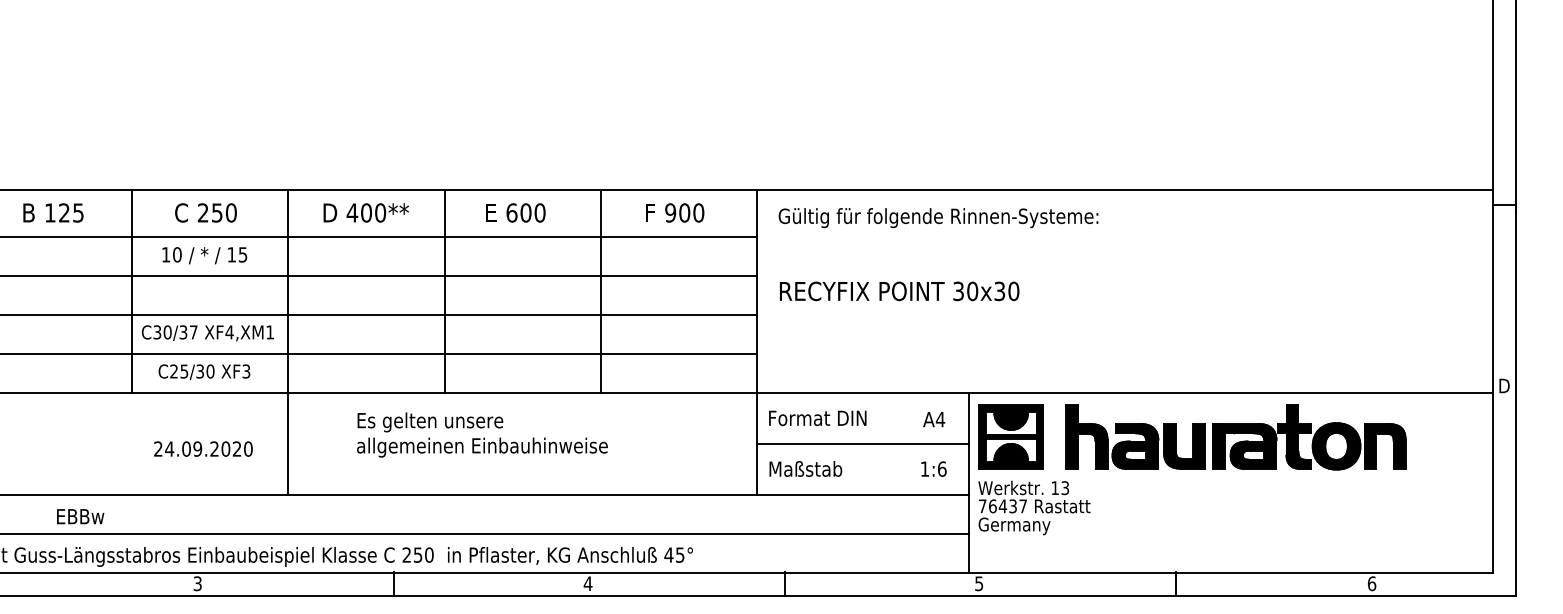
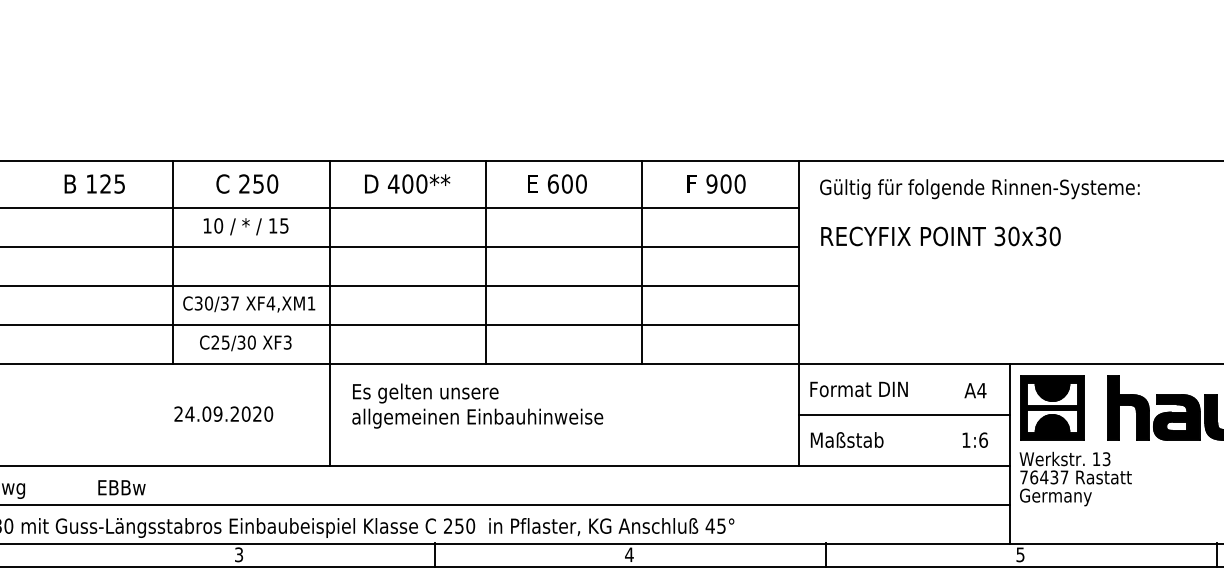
text: (899, 291) -> (940, 236), moved
text: (482, 434) -> (477, 405), moved
text: (203, 448) -> (223, 413), moved

